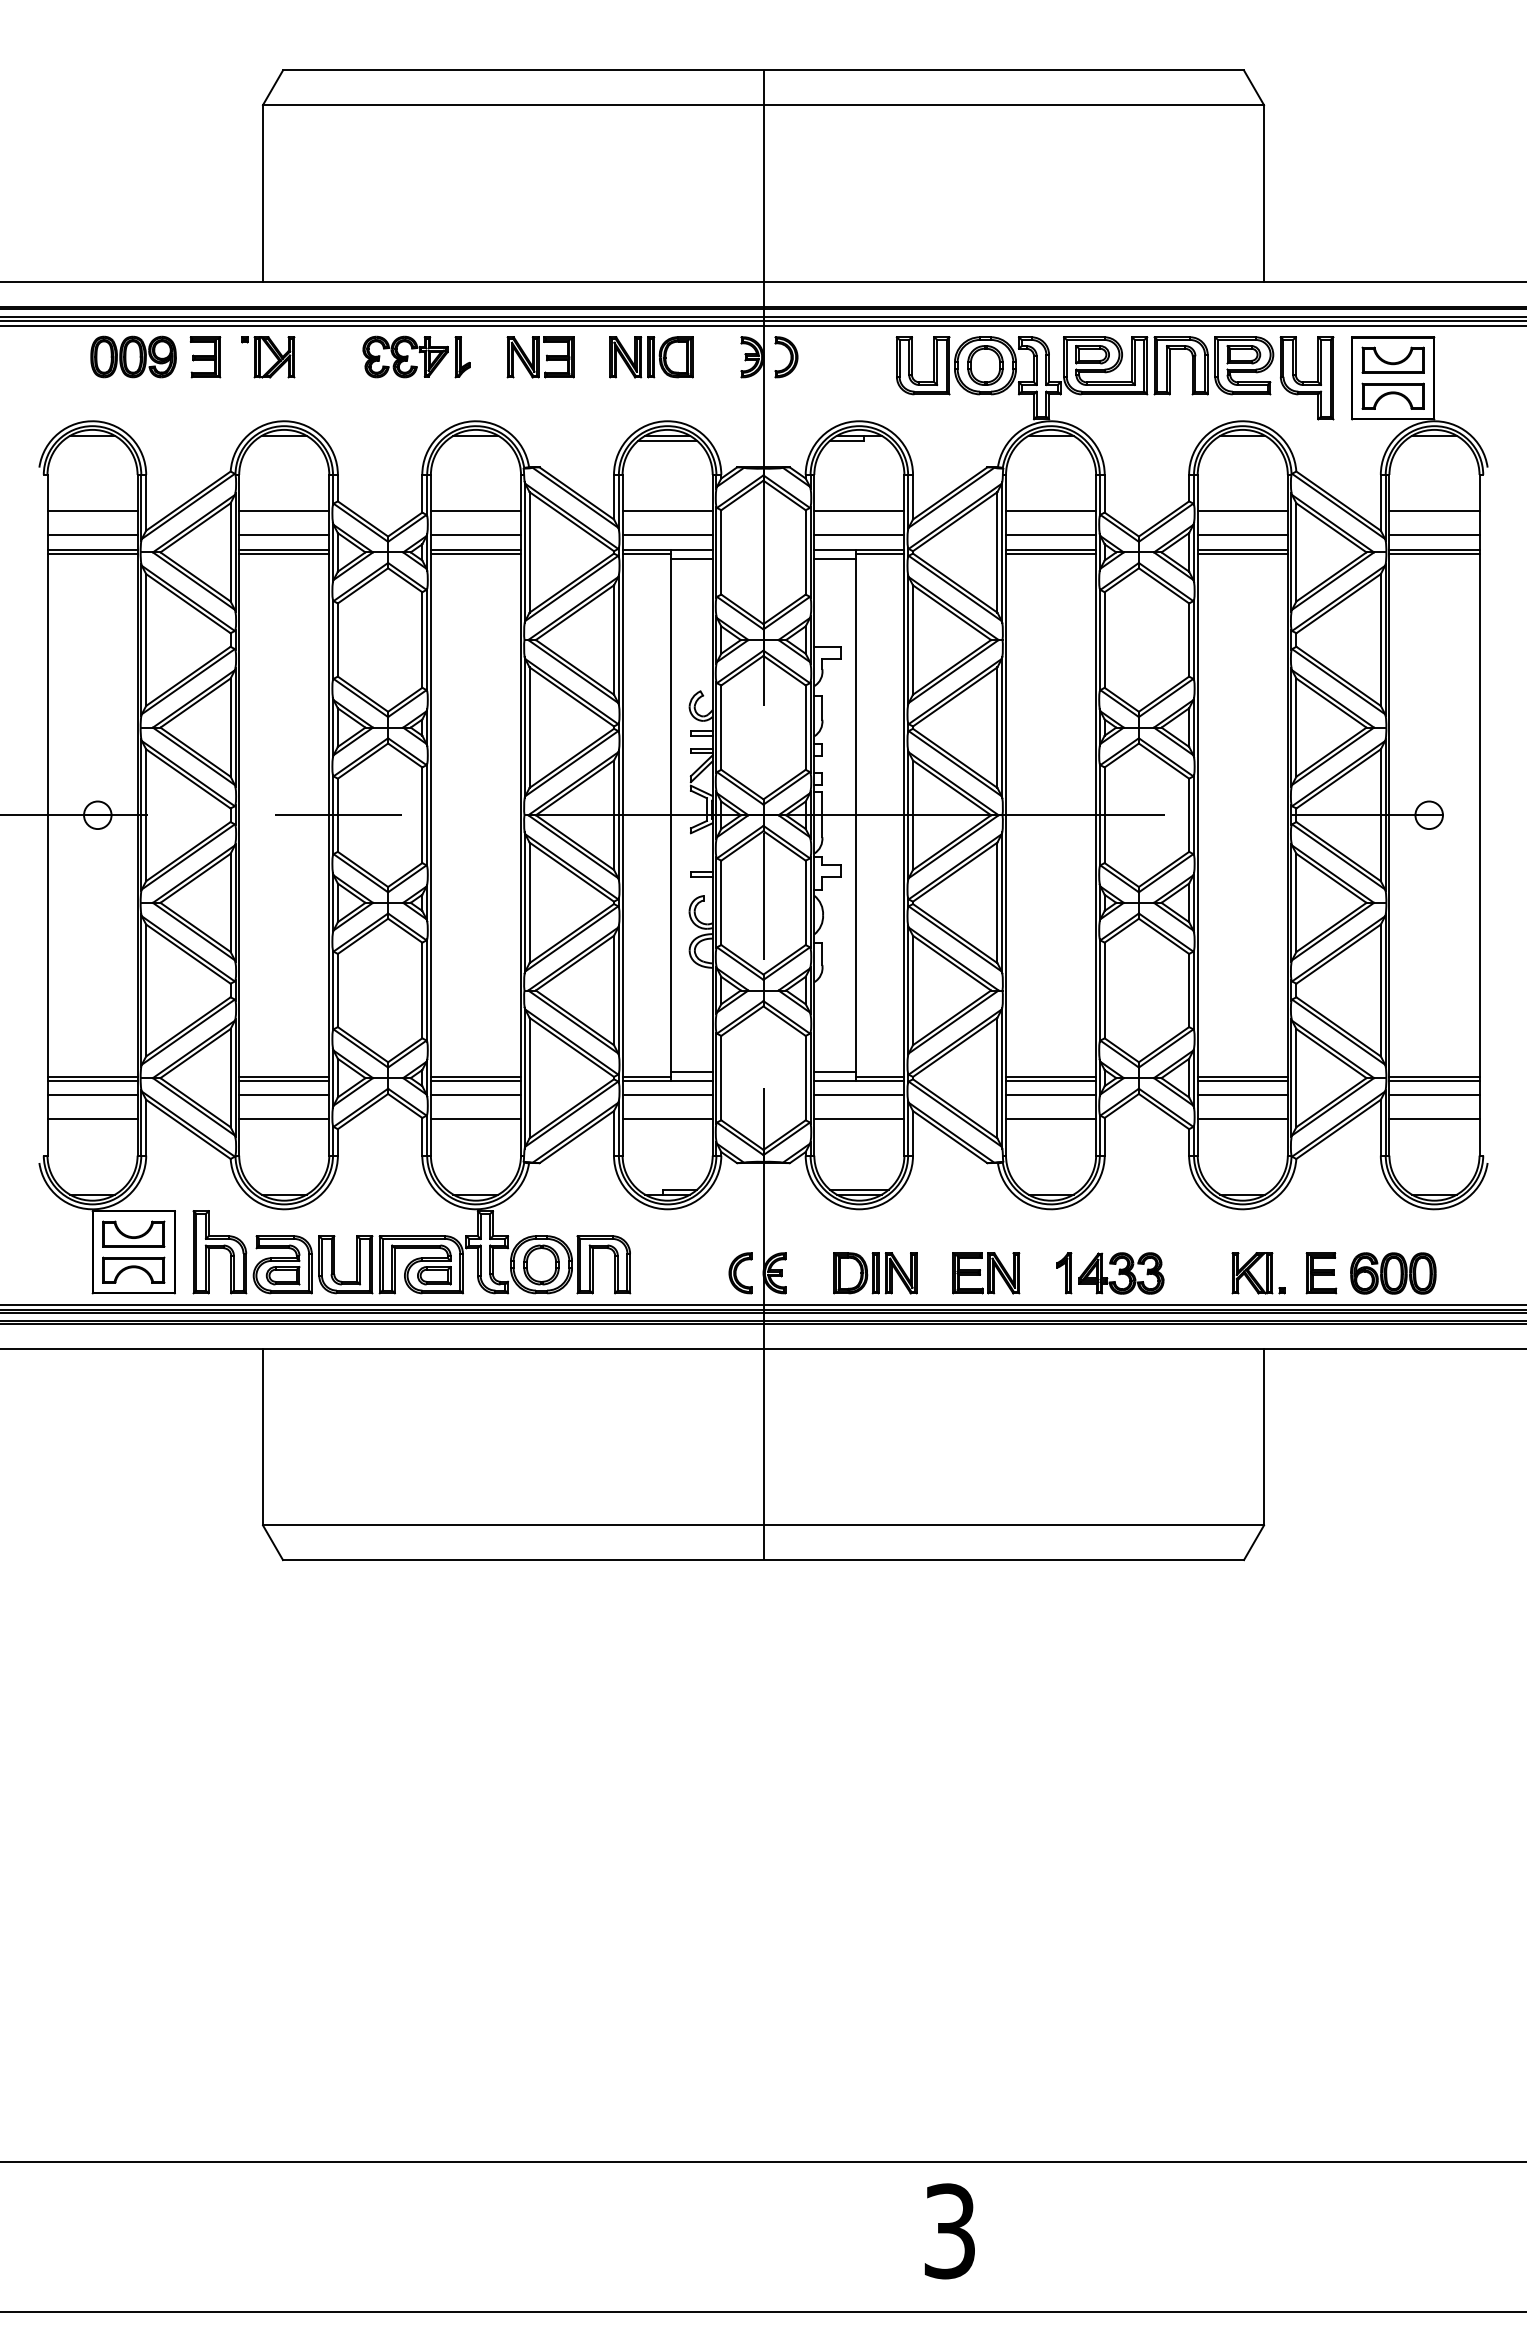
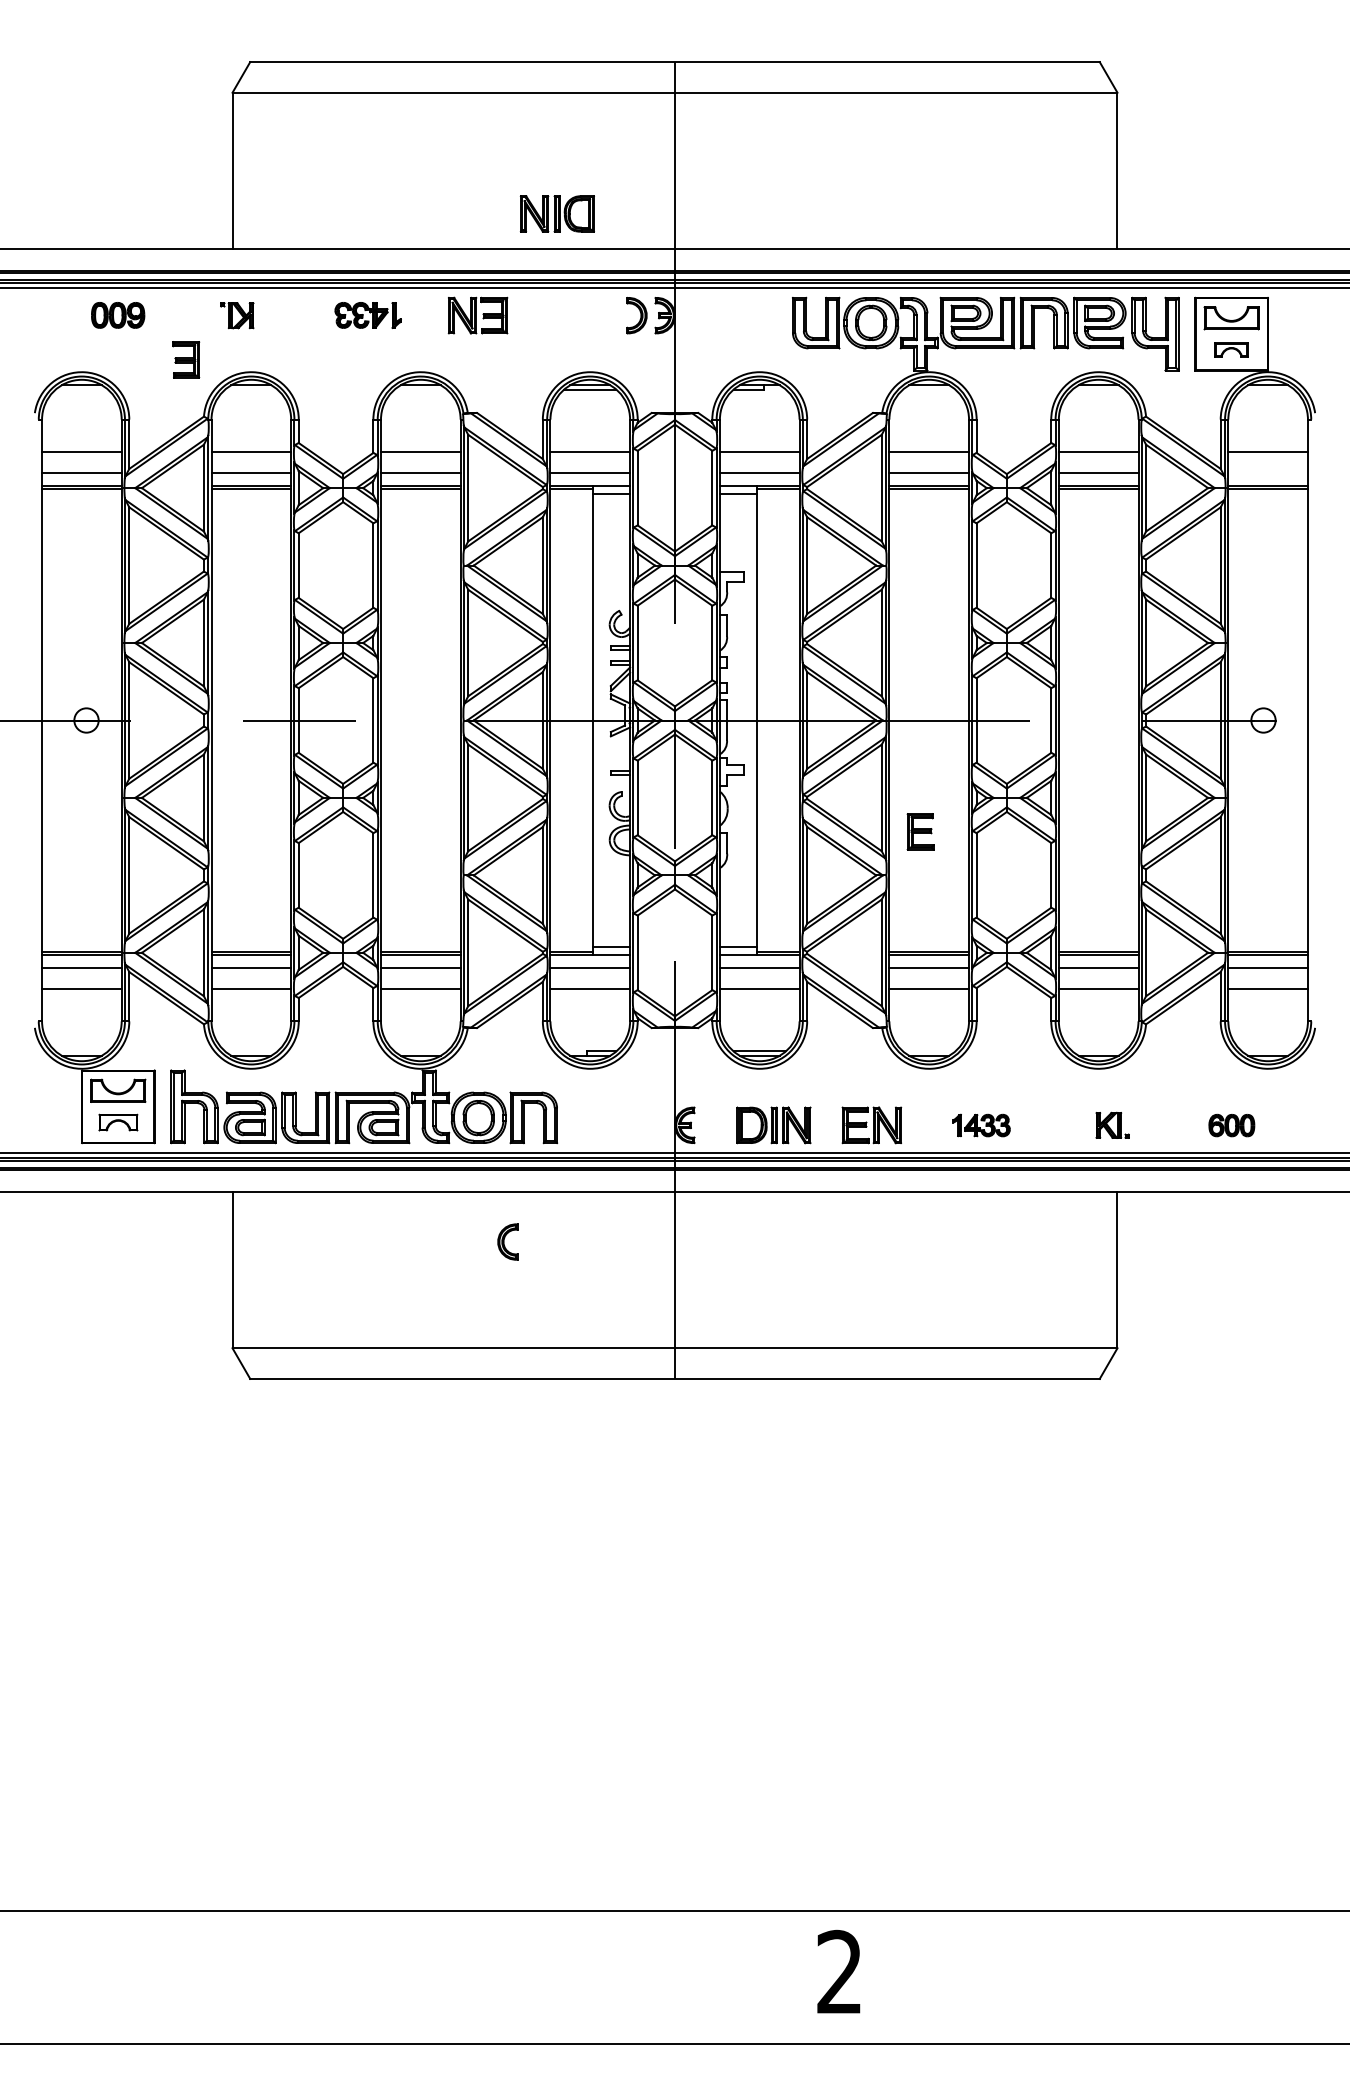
part: (133, 356) -> (118, 314), size x0.7
part: (416, 356) -> (368, 314), size x0.7
part: (205, 357) -> (186, 360), moved
part: (268, 357) -> (237, 315), size x0.7
part: (651, 357) -> (557, 214), moved
part: (786, 357) -> (636, 315), moved
part: (1392, 395) -> (1231, 349), size x0.6
line: (1434, 535) -> (1268, 473), removed
part: (133, 1269) -> (118, 1122), size x0.7
part: (740, 1273) -> (507, 1242), moved
part: (1110, 1273) -> (981, 1125), size x0.6
part: (1258, 1273) -> (1112, 1125), size x0.7
part: (1321, 1273) -> (920, 832), moved
part: (1393, 1273) -> (1231, 1125), size x0.6
text: (949, 2231) -> (839, 1972), 3 -> 2

